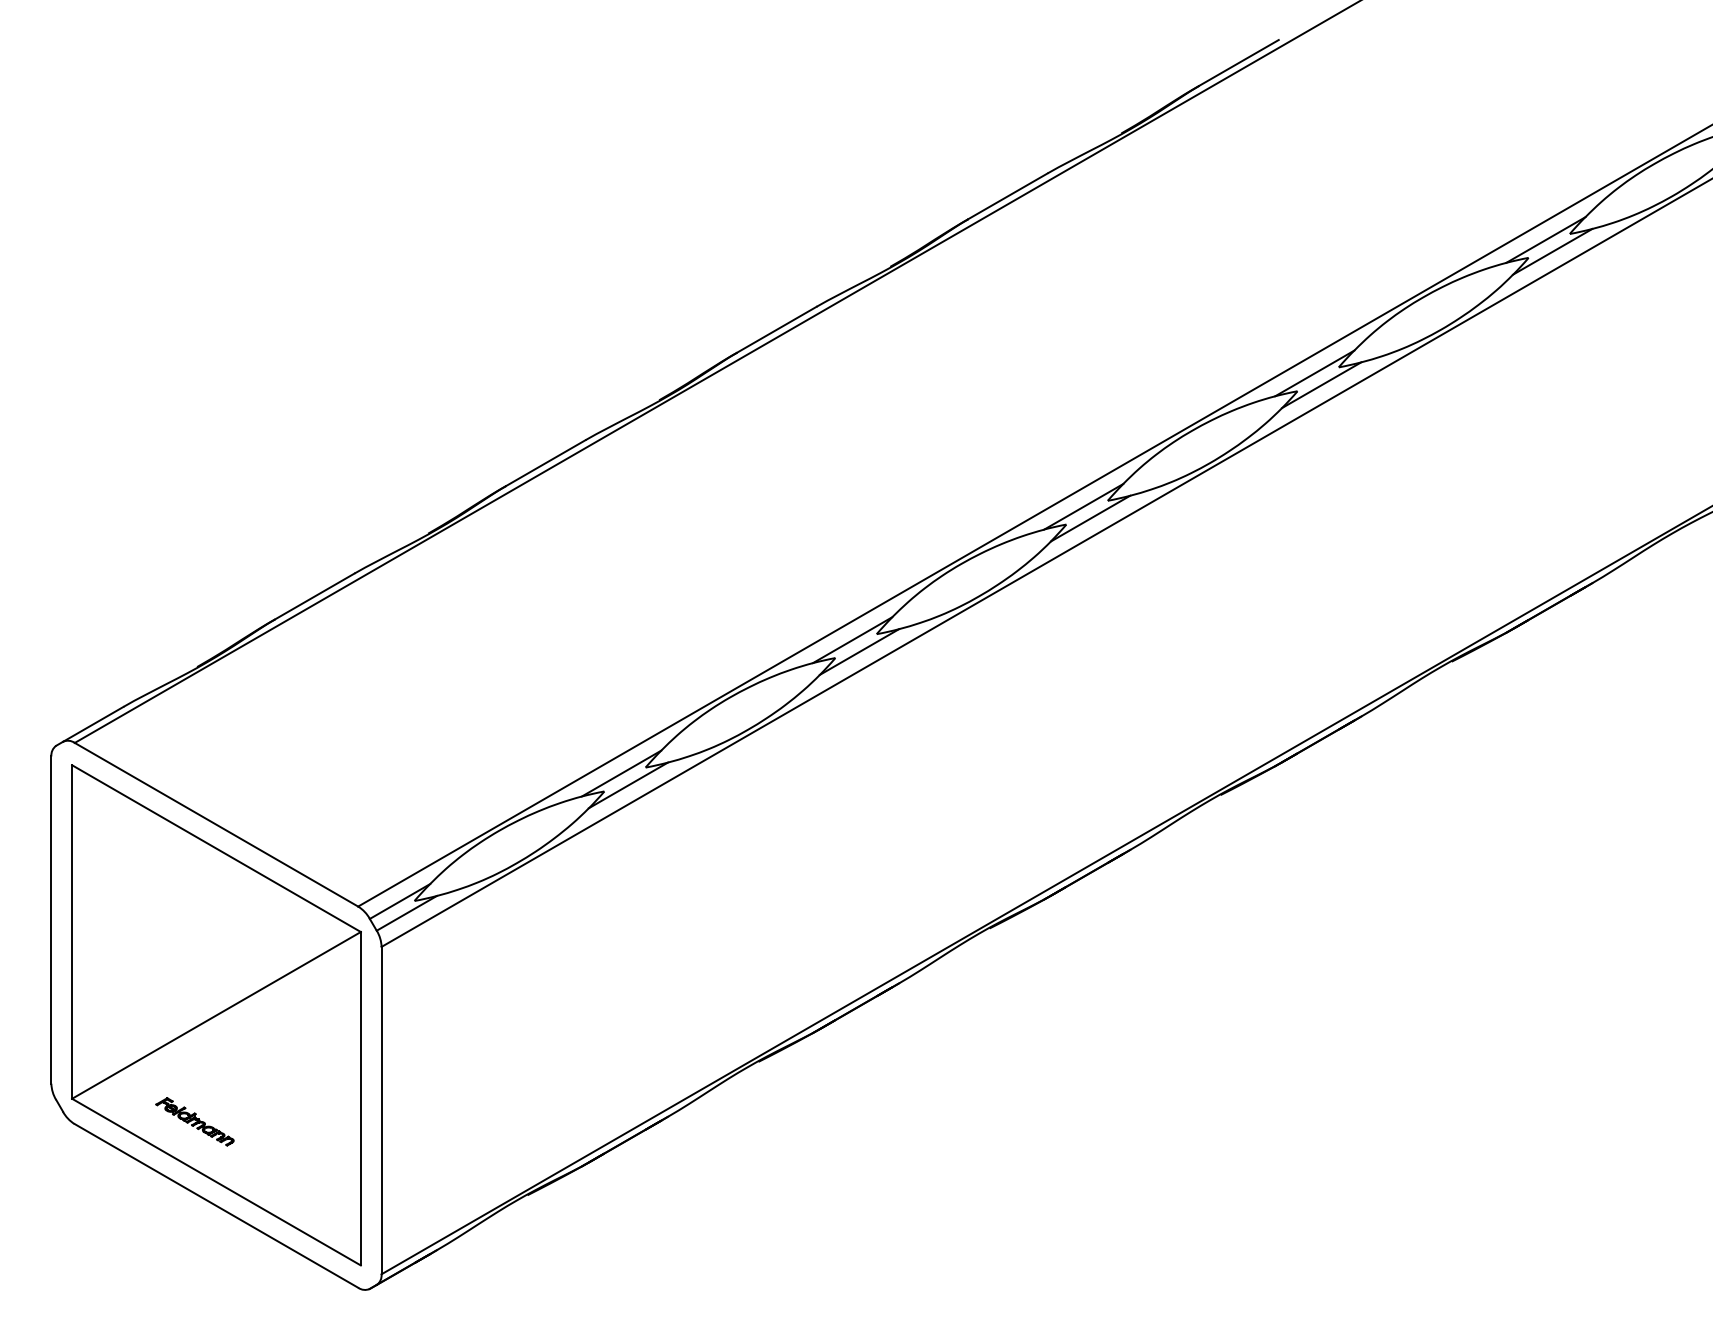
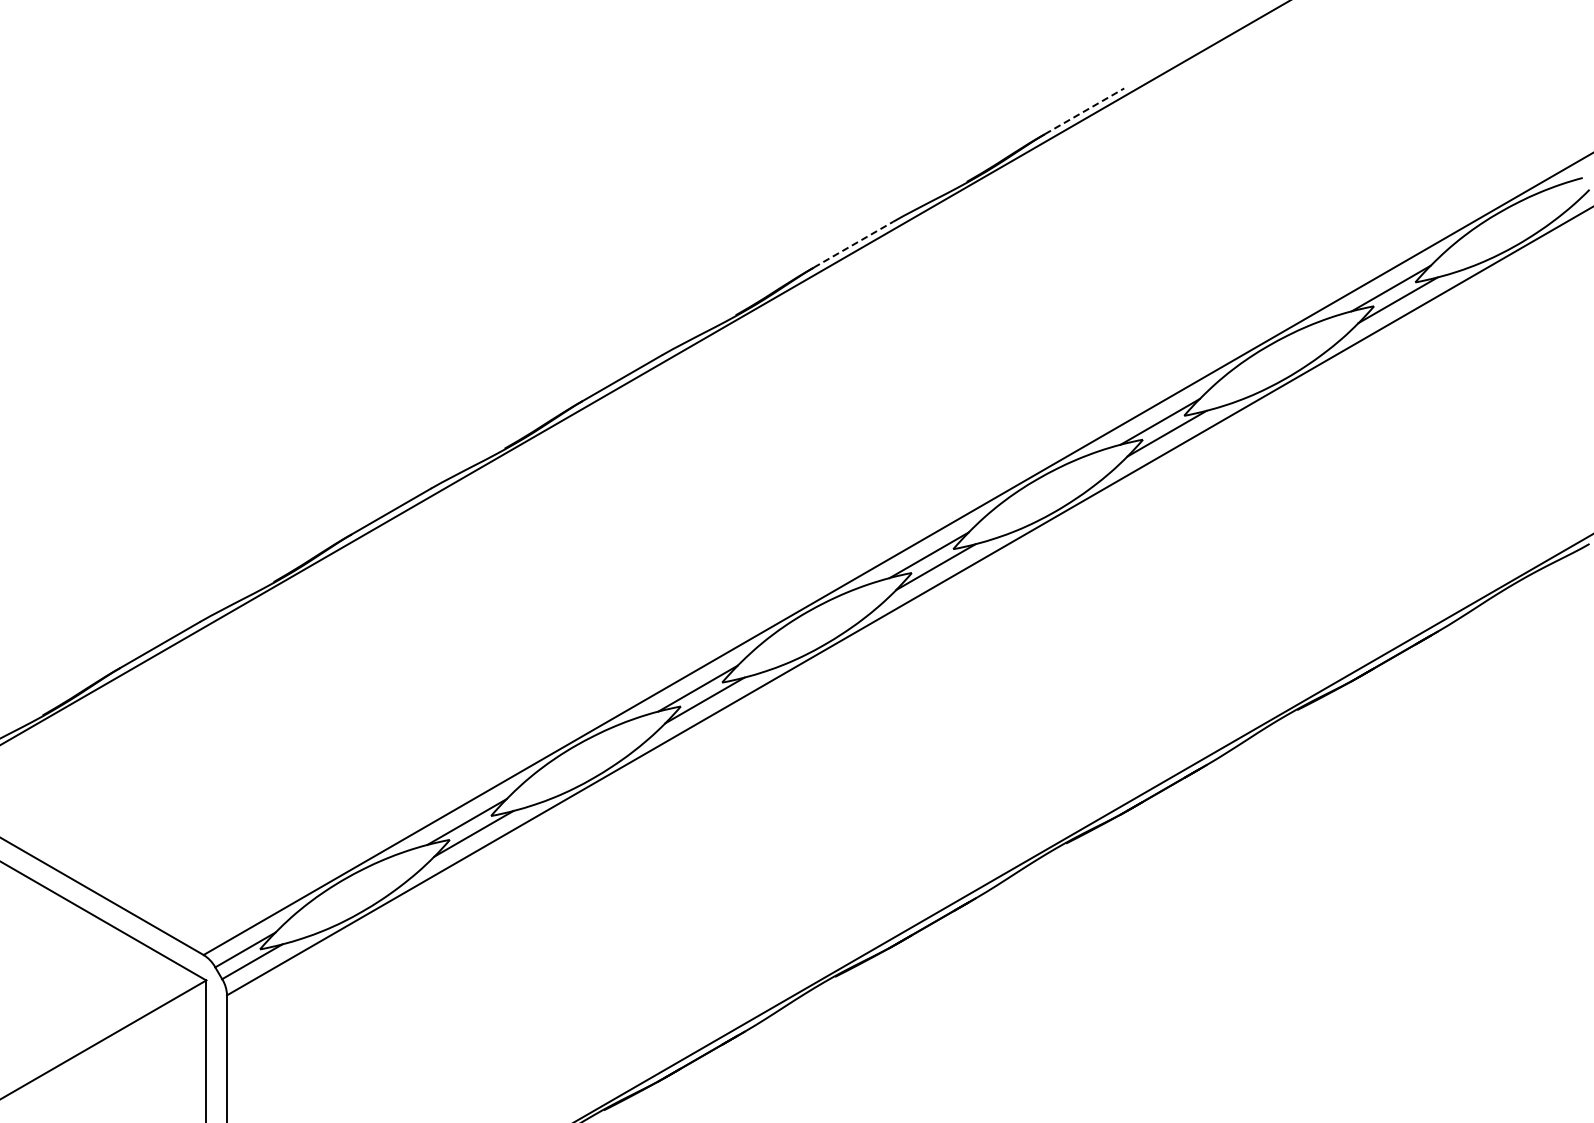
line: (1239, 62) -> (1084, 110), solid -> dashed
line: (1008, 196) -> (853, 244), solid -> dashed

